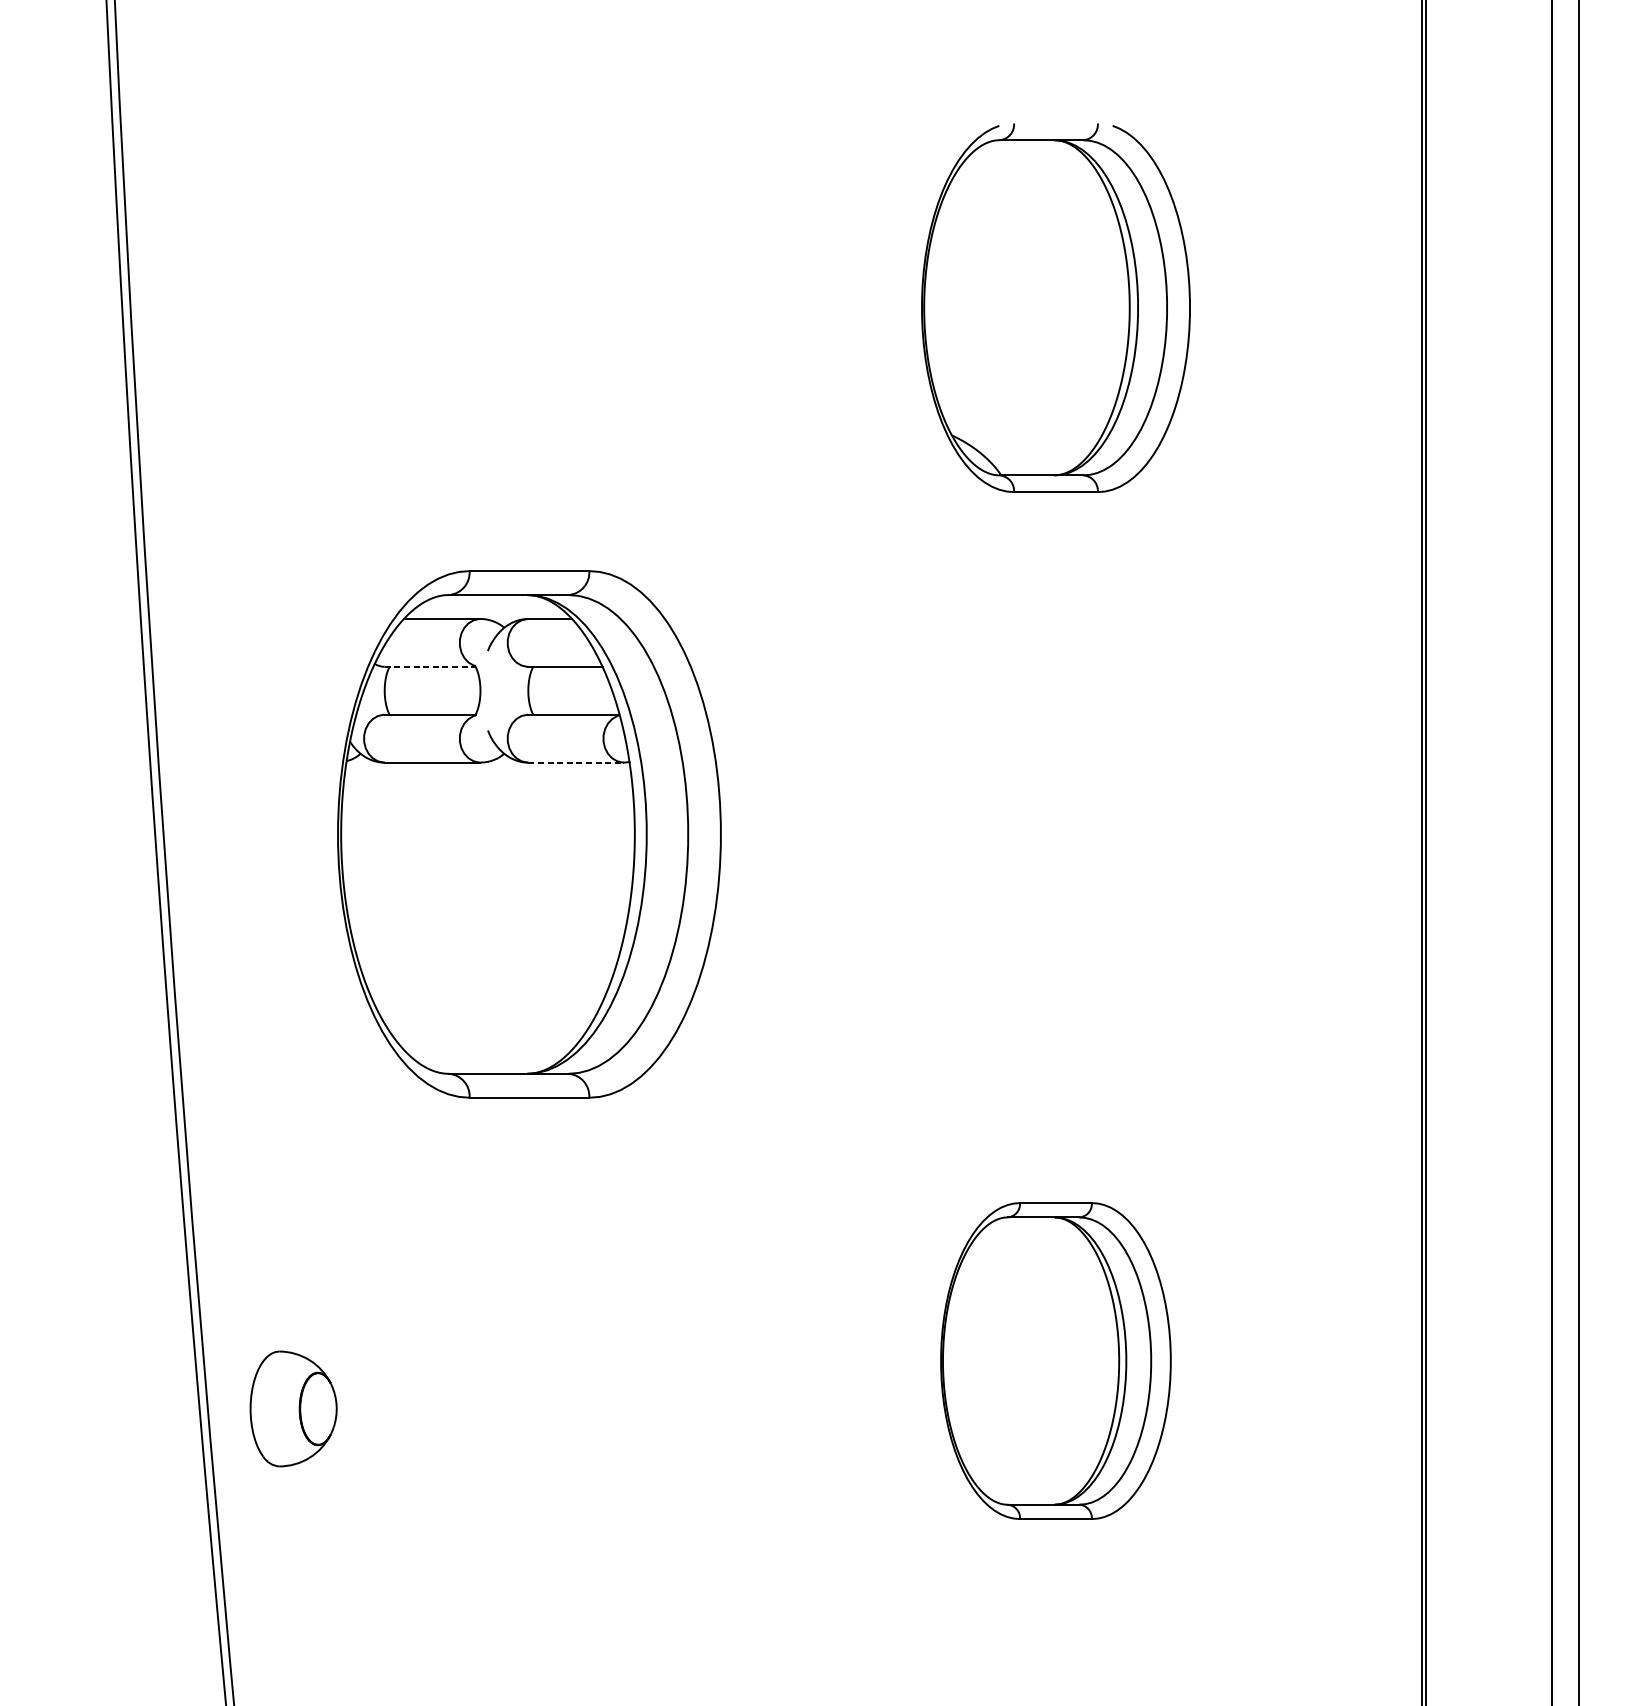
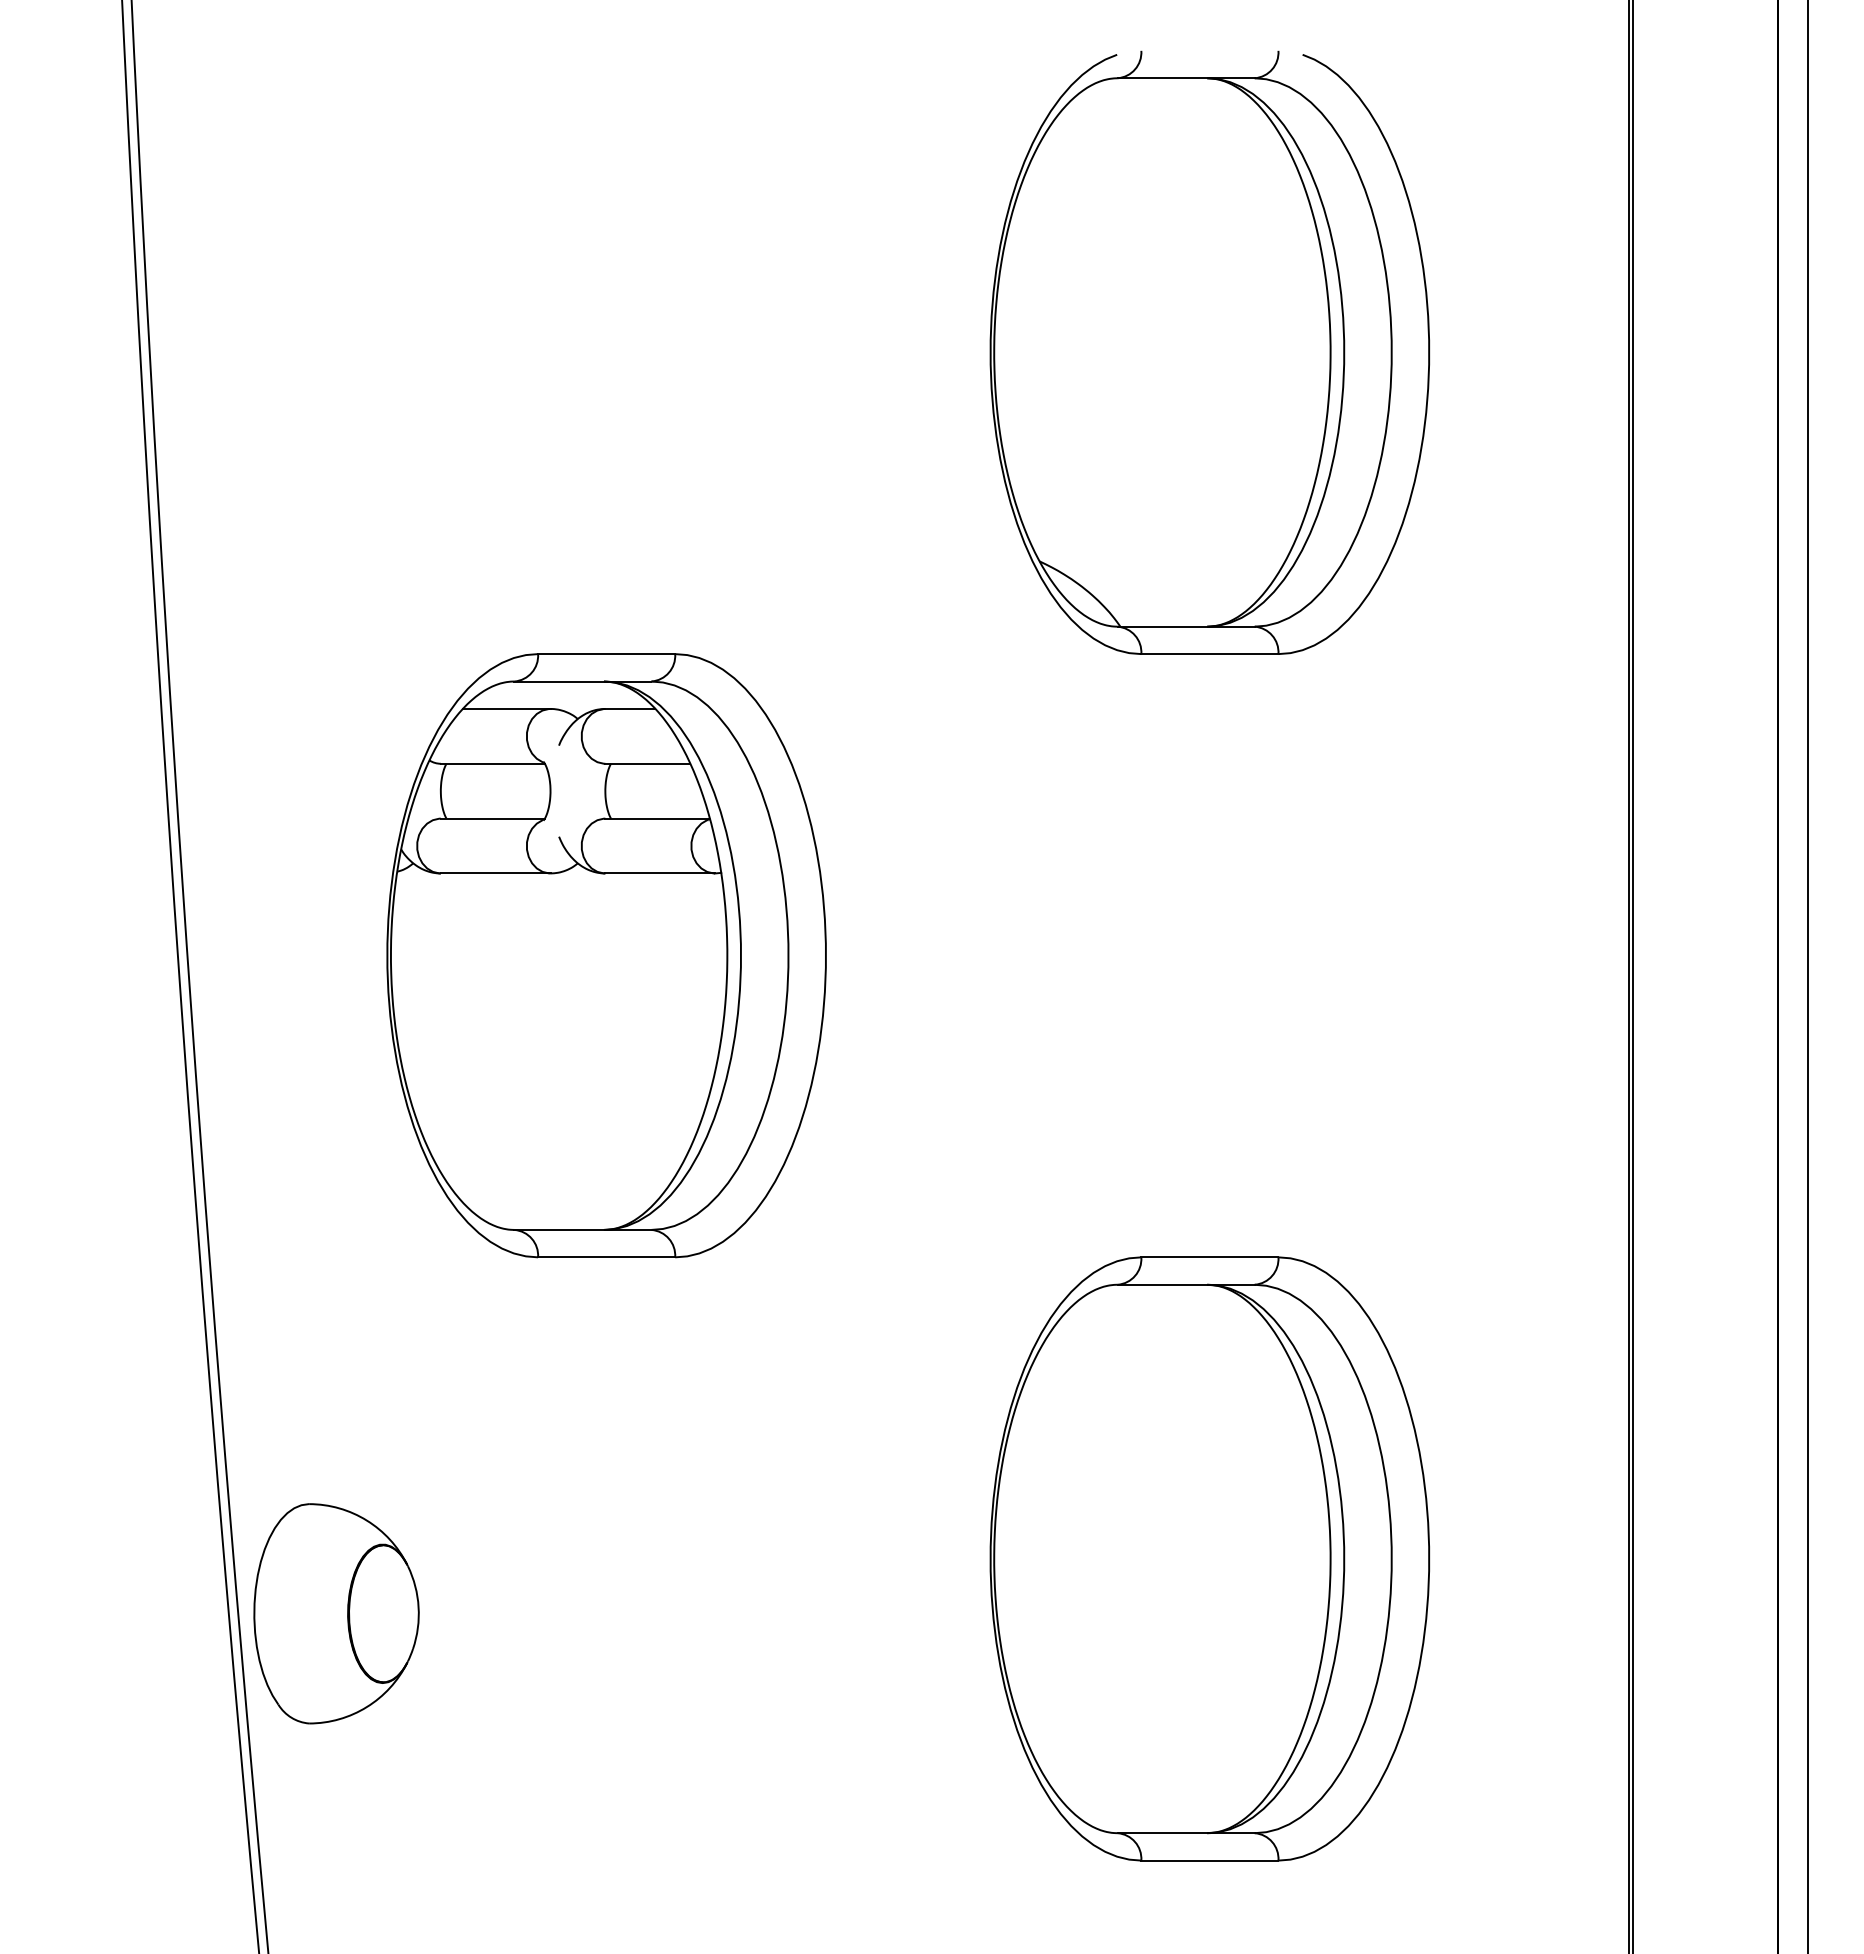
part: (1055, 307) -> (1209, 352), size x1.43
line: (430, 666) -> (493, 763), dashed -> solid
line: (576, 762) -> (660, 873), dashed -> solid
part: (1055, 1360) -> (1209, 1558), size x1.67
part: (293, 1408) -> (336, 1613), size x1.67

